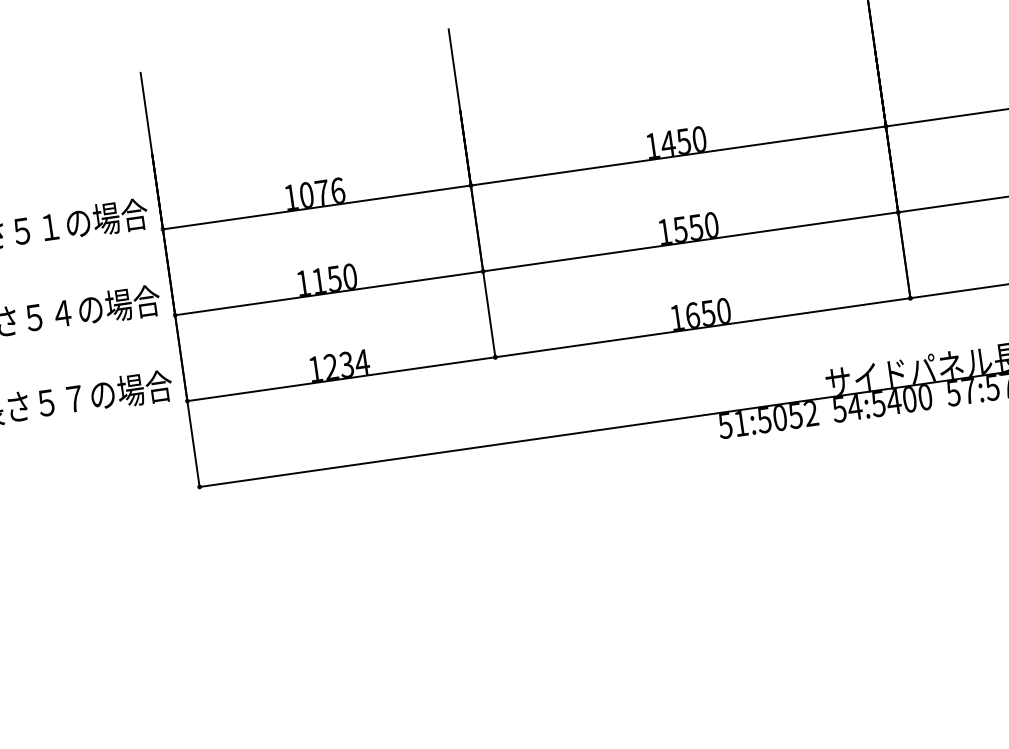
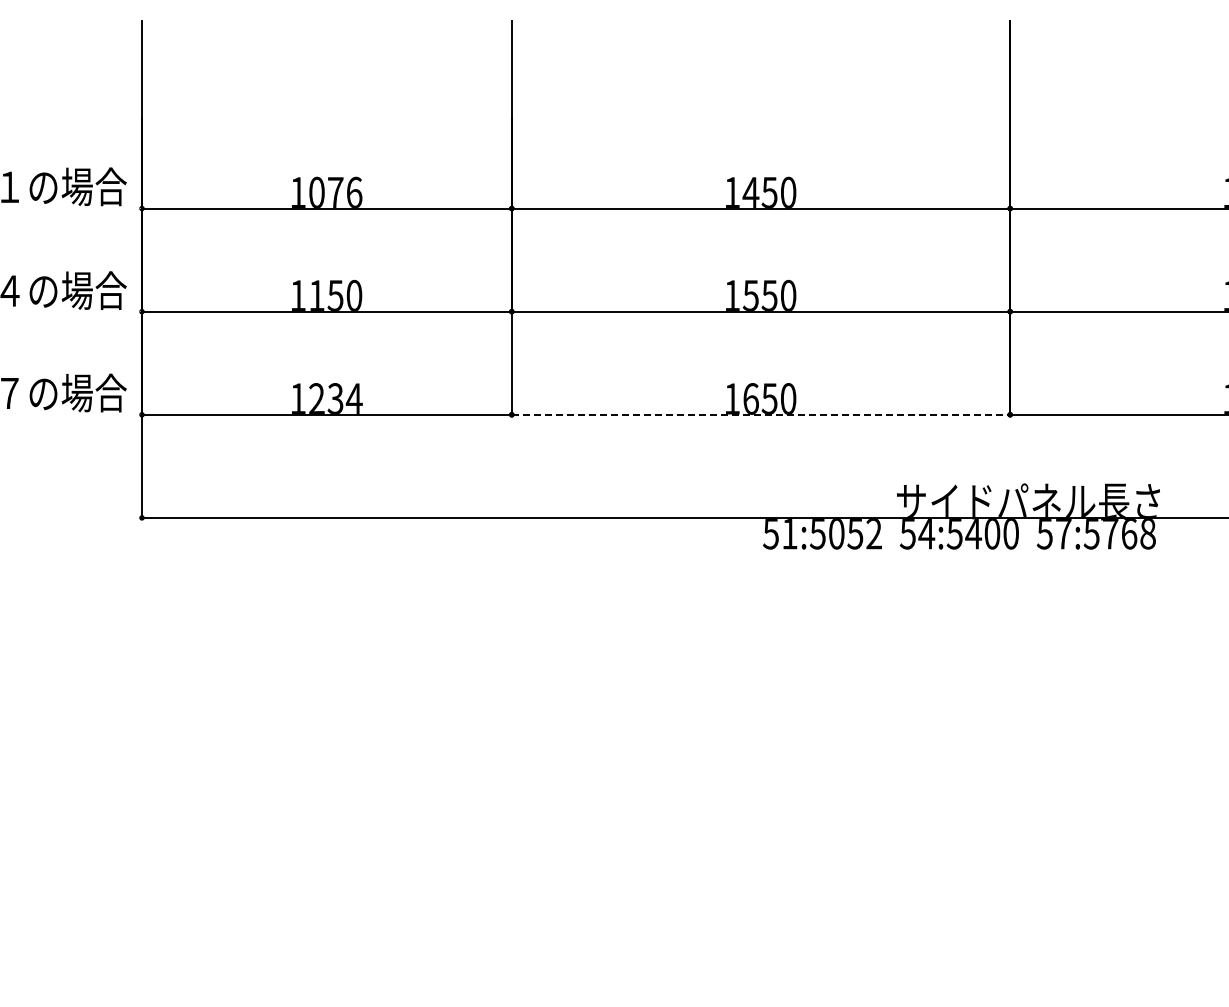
line: (703, 327) -> (761, 414), solid -> dashed

